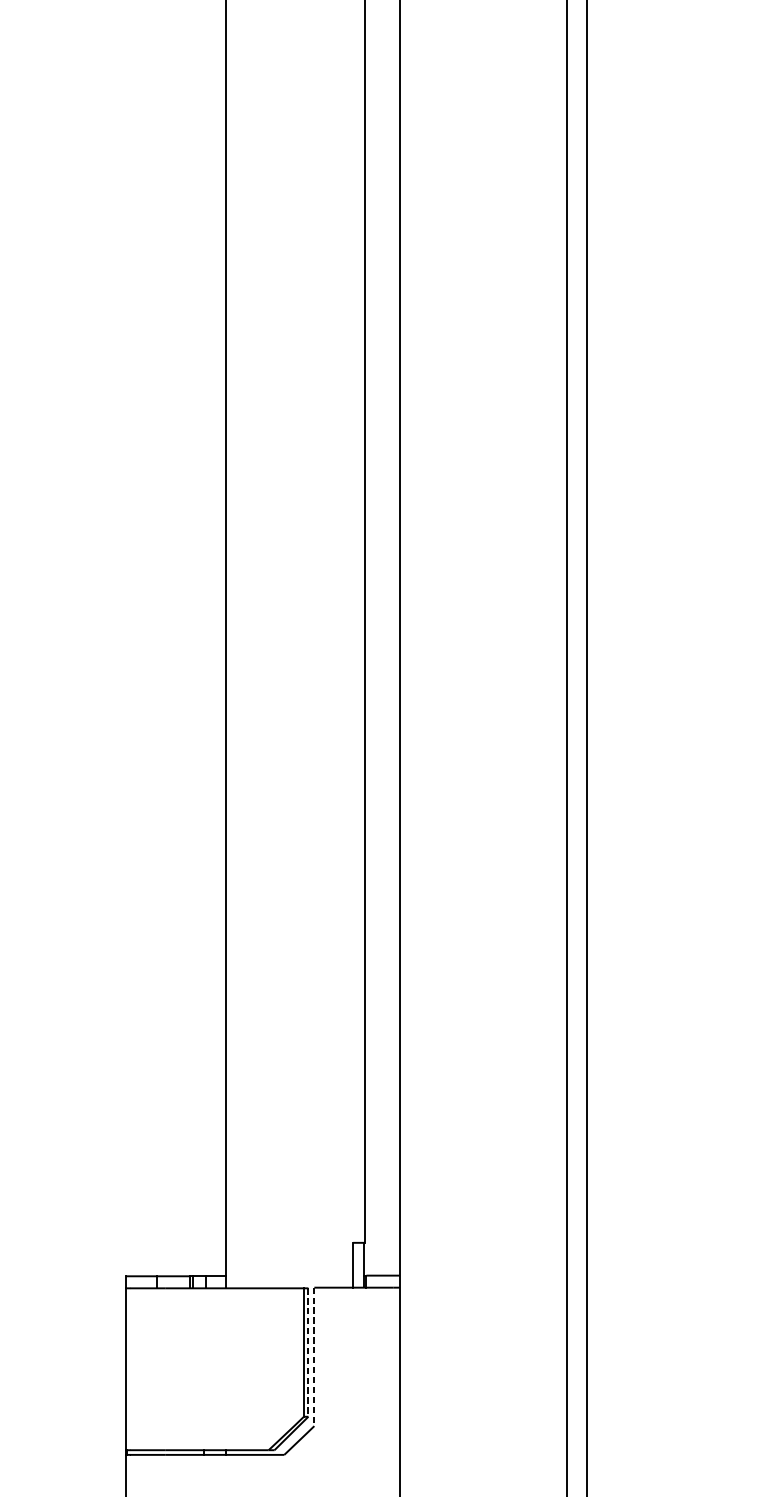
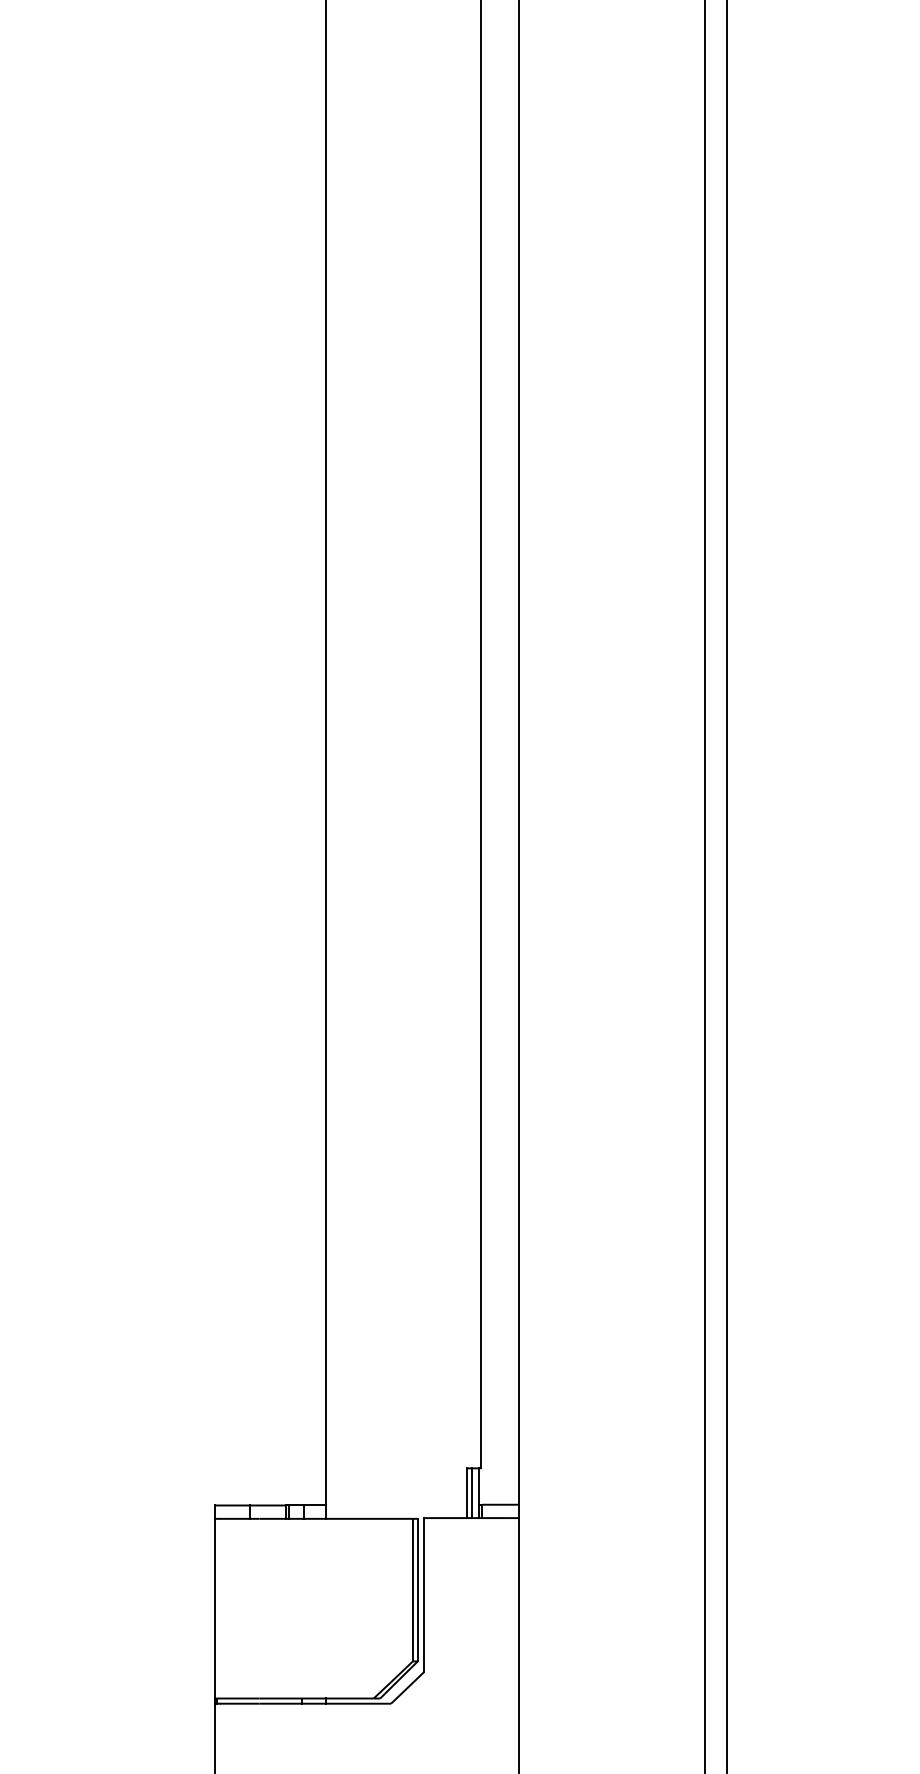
line: (356, 1264) -> (471, 1492), added
line: (308, 1352) -> (417, 1590), dashed -> solid
line: (314, 1356) -> (424, 1594), dashed -> solid

